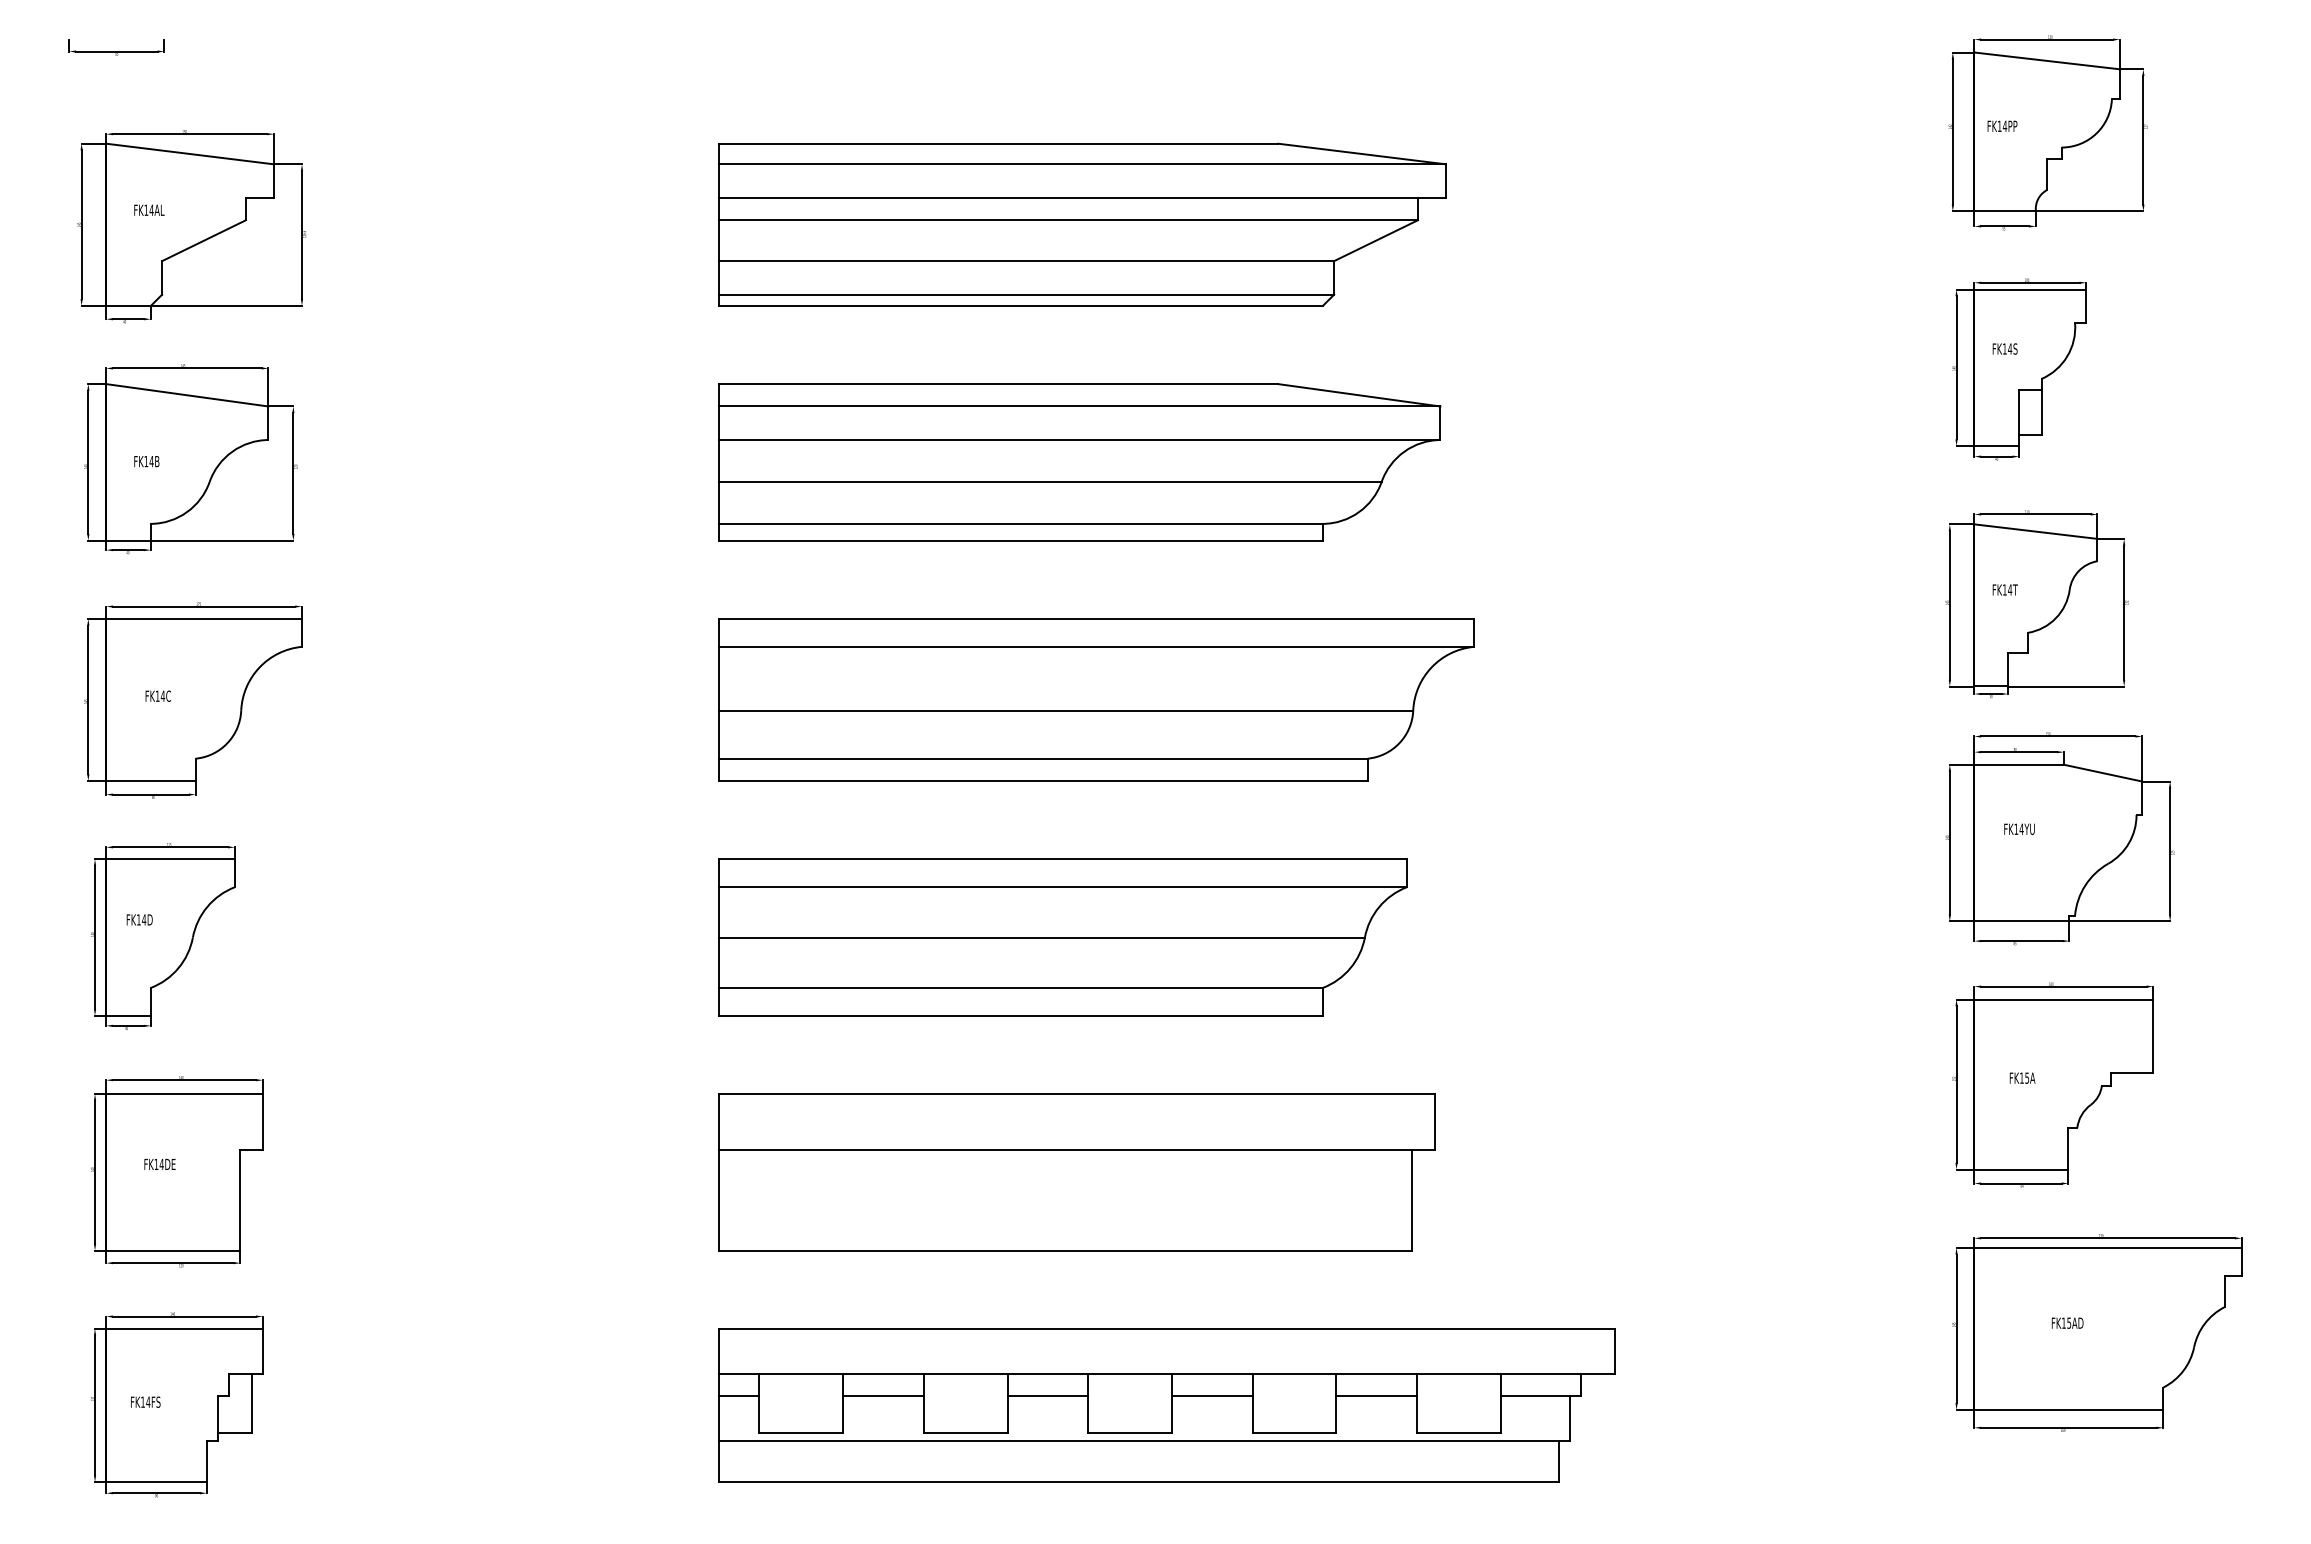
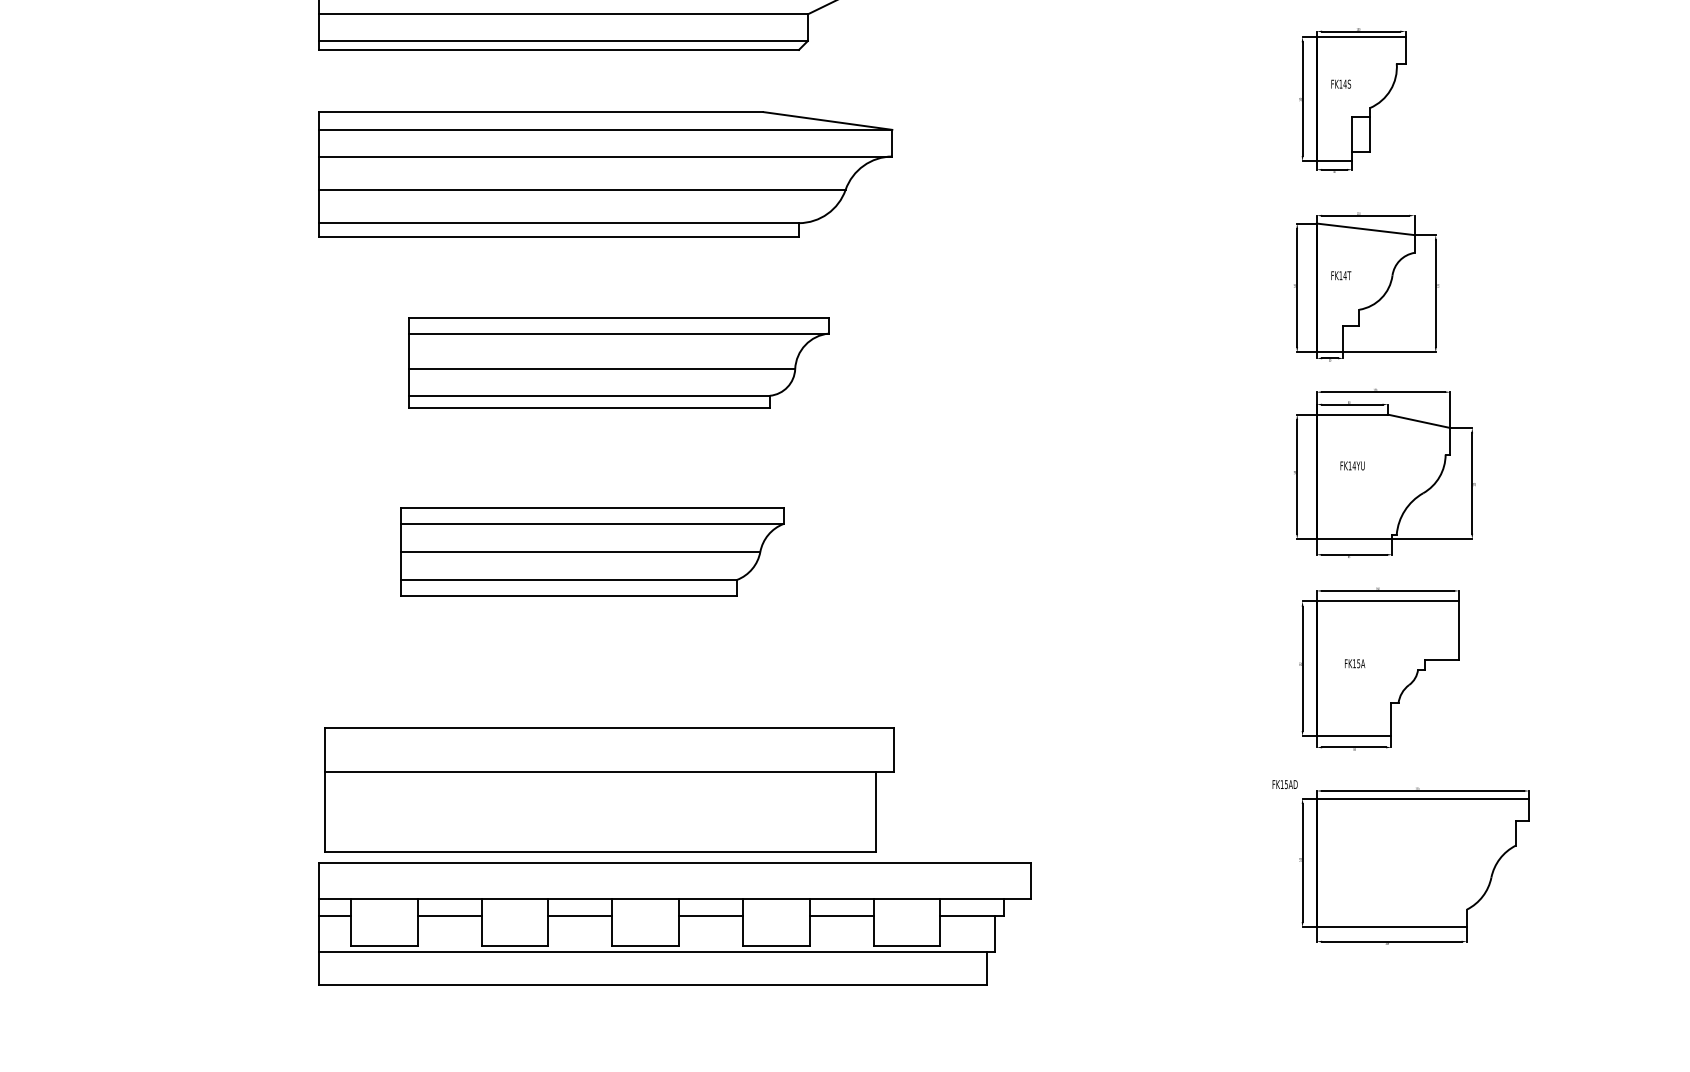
part: (1096, 699) -> (618, 362), size x0.7
part: (1062, 937) -> (591, 551), size x0.7
part: (1076, 1172) -> (609, 790), moved
text: (2067, 1322) -> (1285, 784), moved

